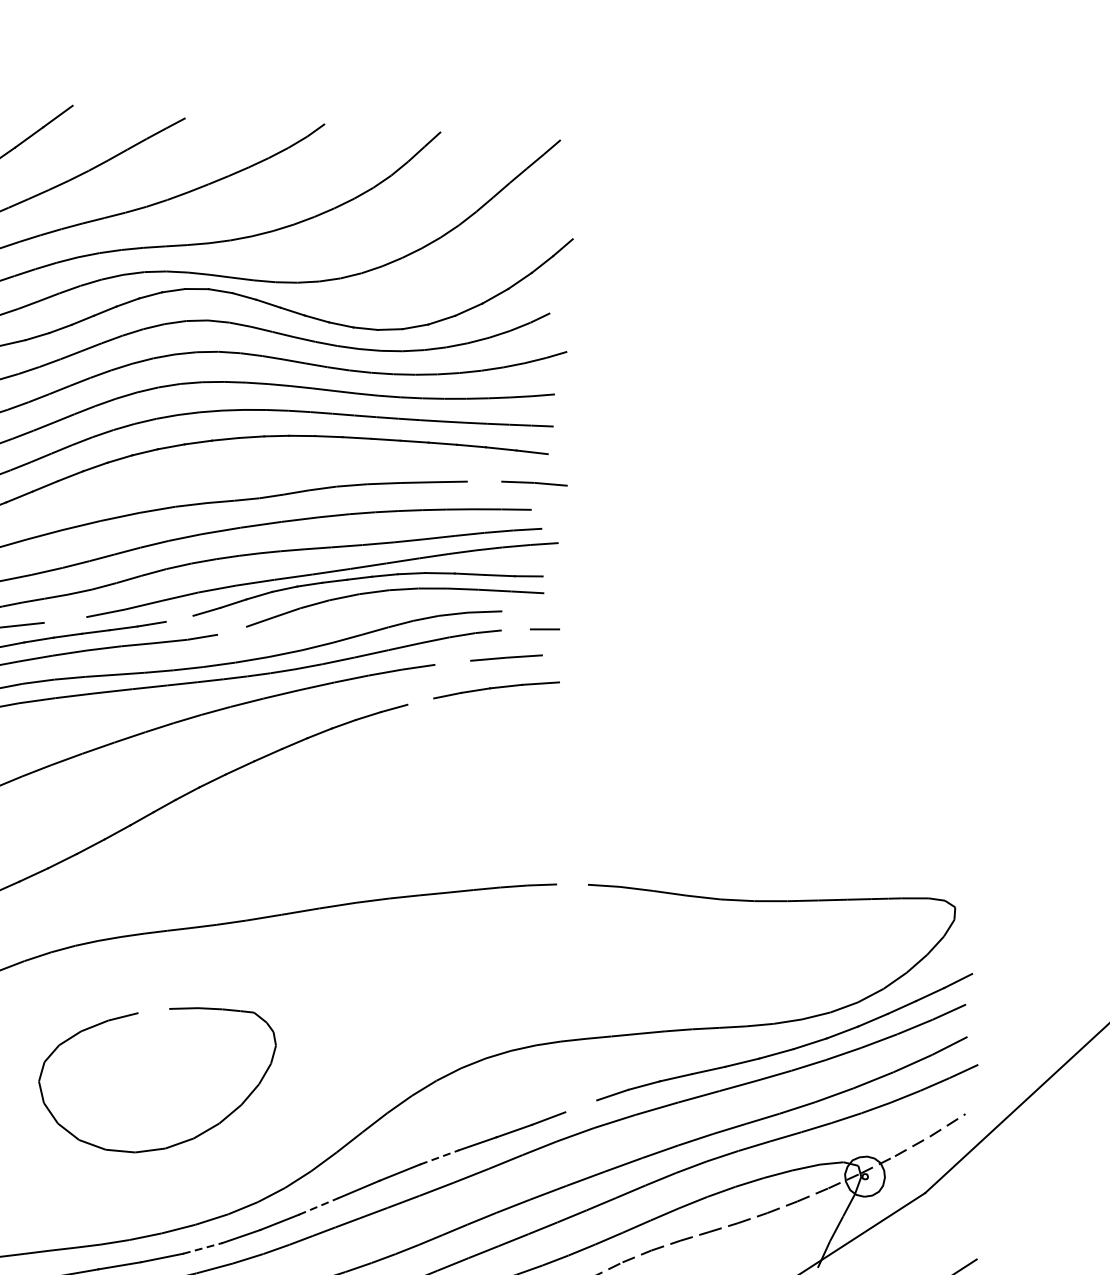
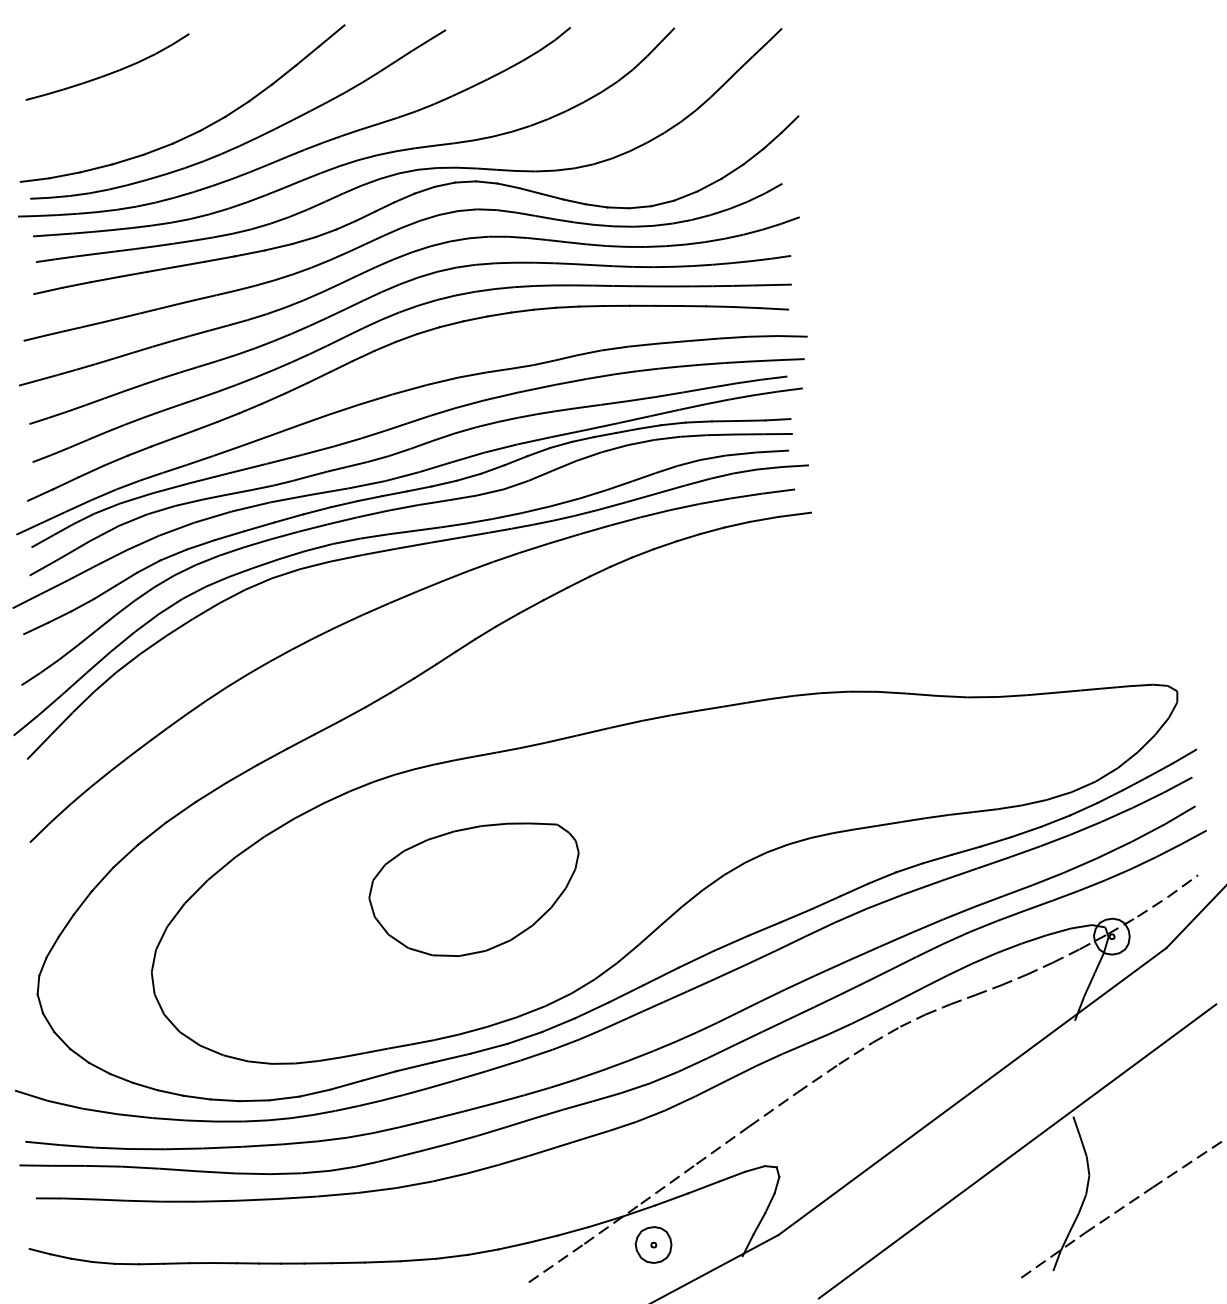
line: (484, 481) -> (733, 337), added
line: (546, 509) -> (790, 359), added
line: (520, 611) -> (772, 451), added
line: (179, 617) -> (468, 476), added
line: (64, 619) -> (366, 484), added
line: (231, 630) -> (515, 484), added
line: (515, 630) -> (769, 468), added
line: (452, 661) -> (714, 500), added
line: (420, 701) -> (688, 537), added
line: (572, 884) -> (834, 692), added
line: (153, 1010) -> (467, 828), added
line: (581, 1105) -> (854, 889), added
line: (440, 1157) -> (731, 943), dashed -> solid
line: (319, 1205) -> (626, 993), dashed -> solid
line: (203, 1247) -> (525, 1037), dashed -> solid

